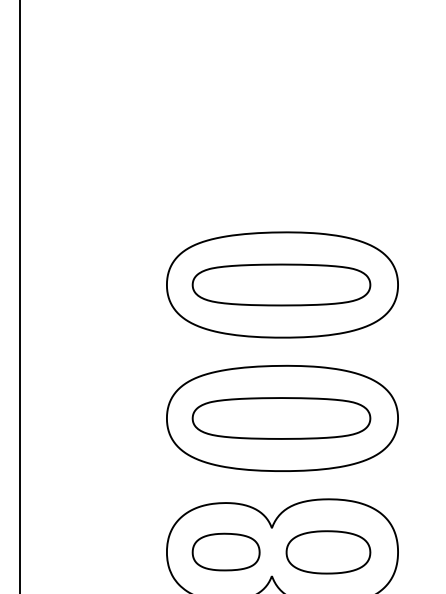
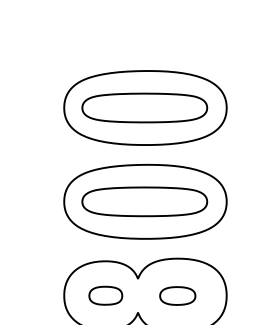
part: (225, 551) -> (105, 295), size x0.7
part: (328, 552) -> (177, 296), size x0.6

